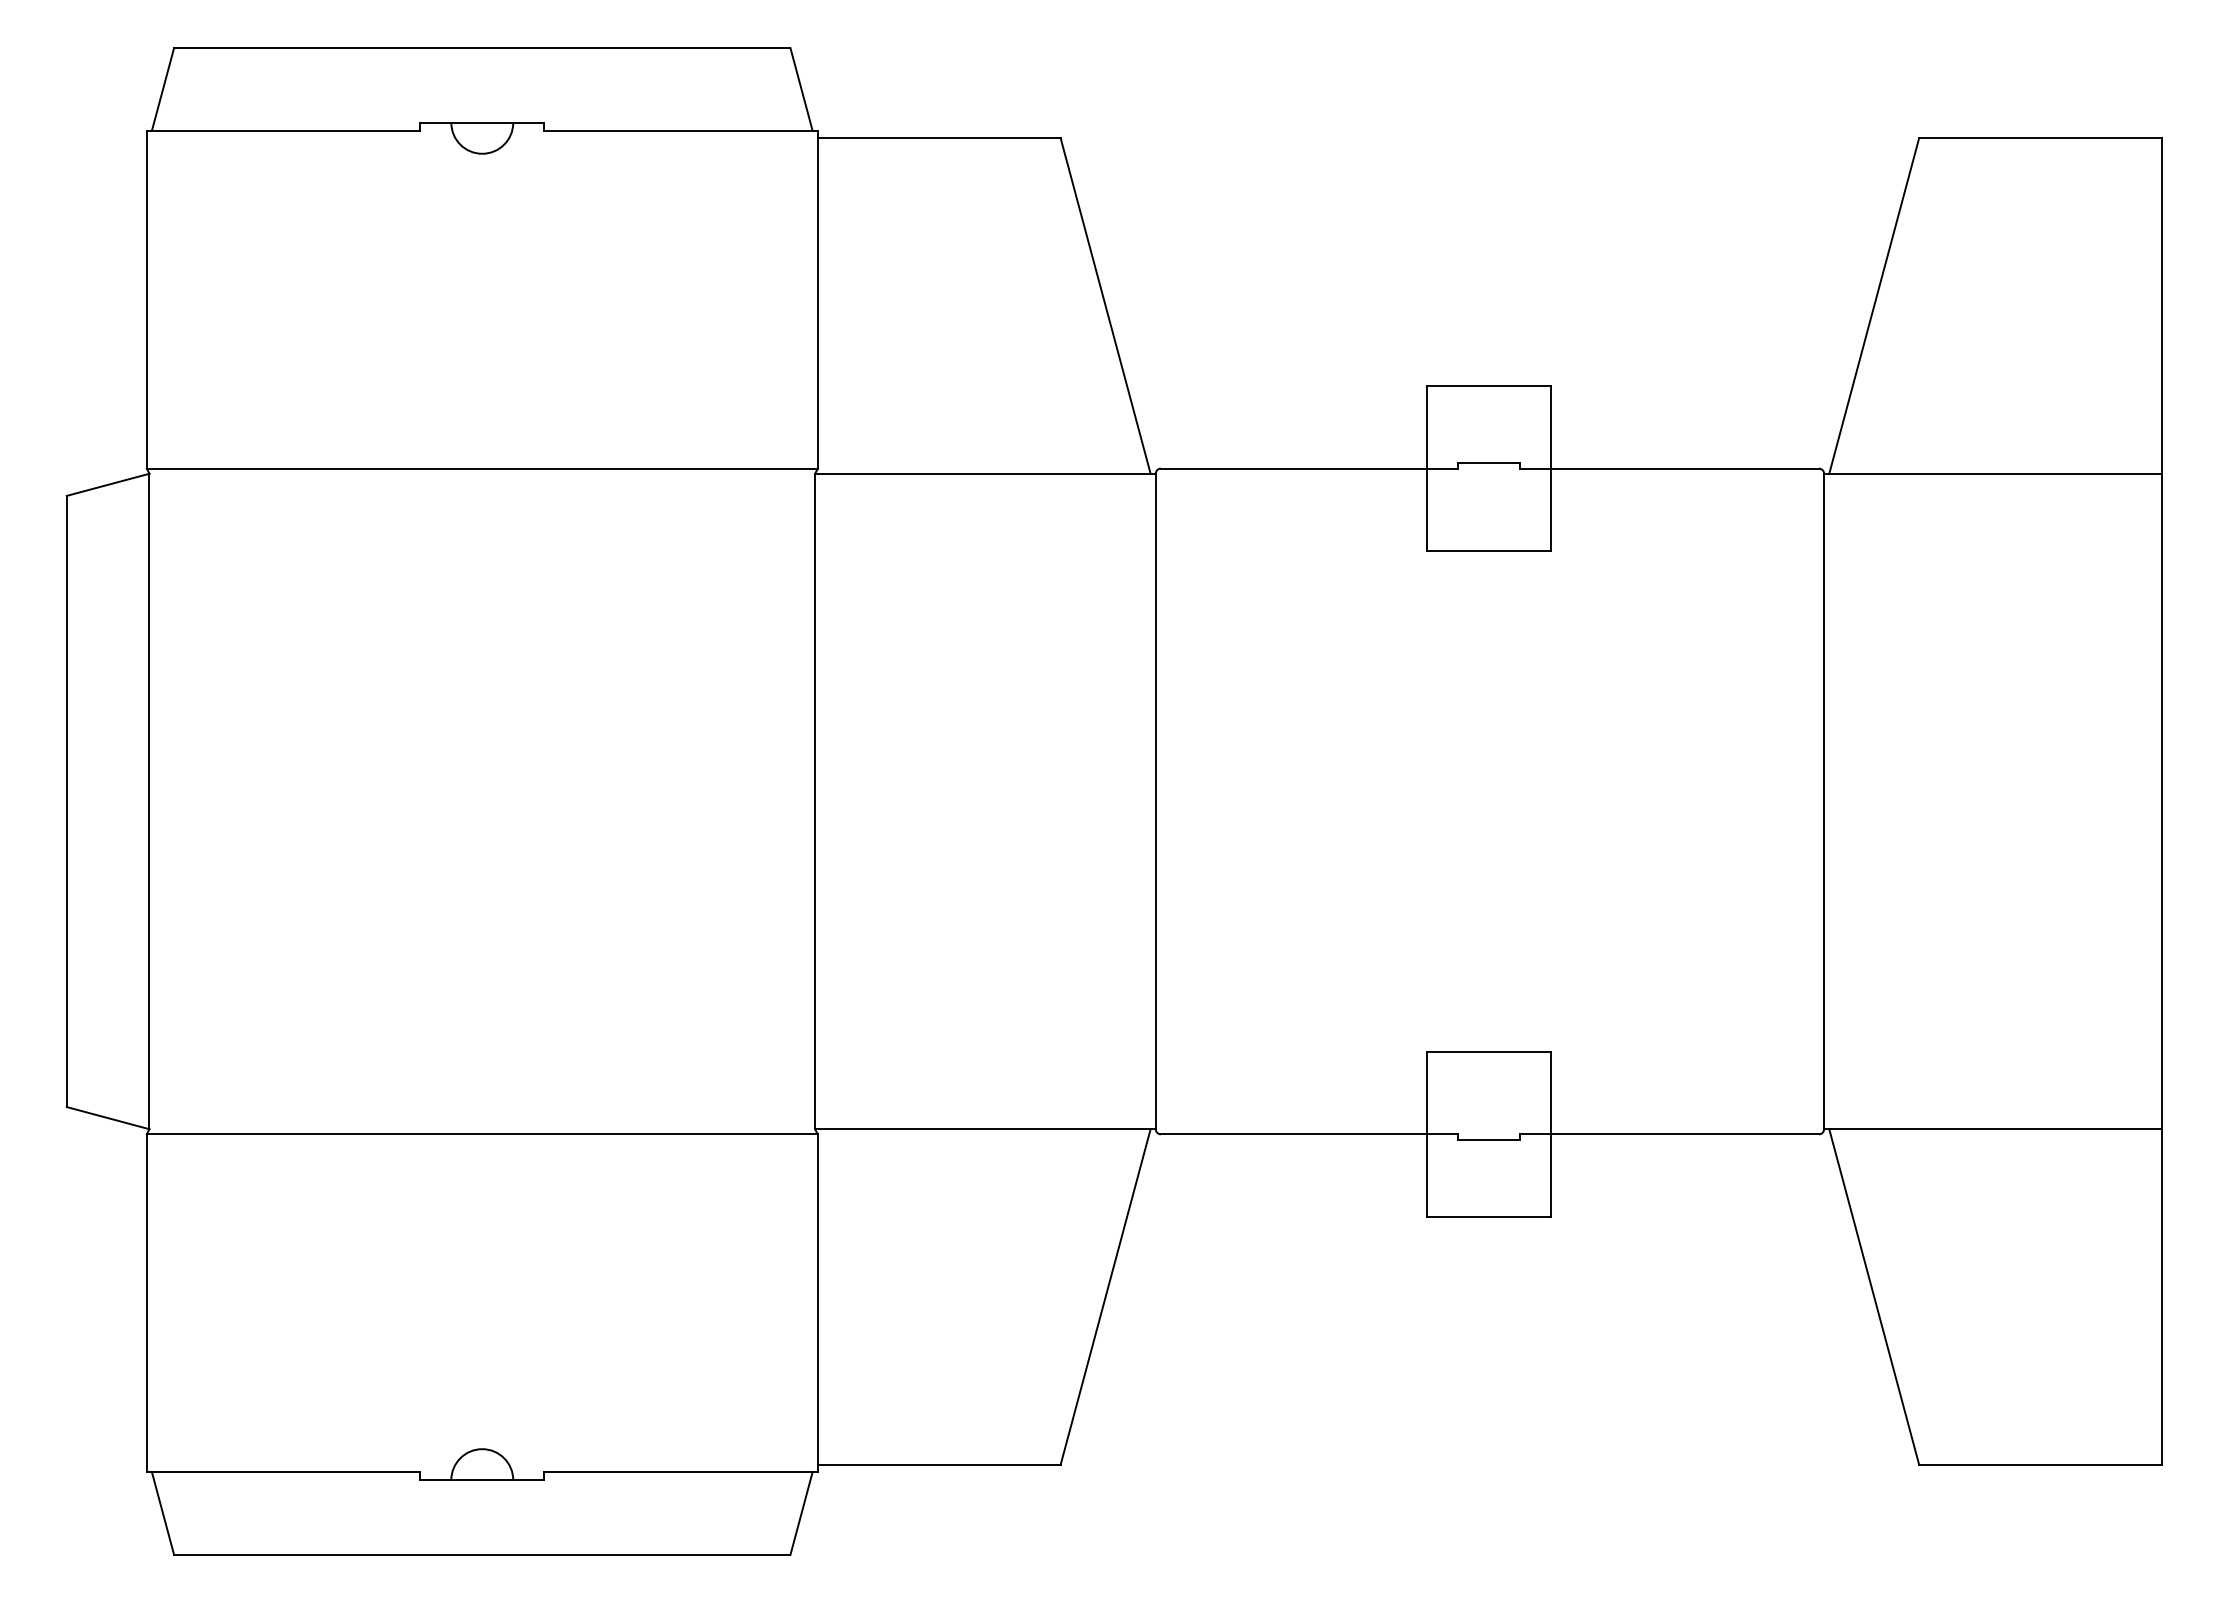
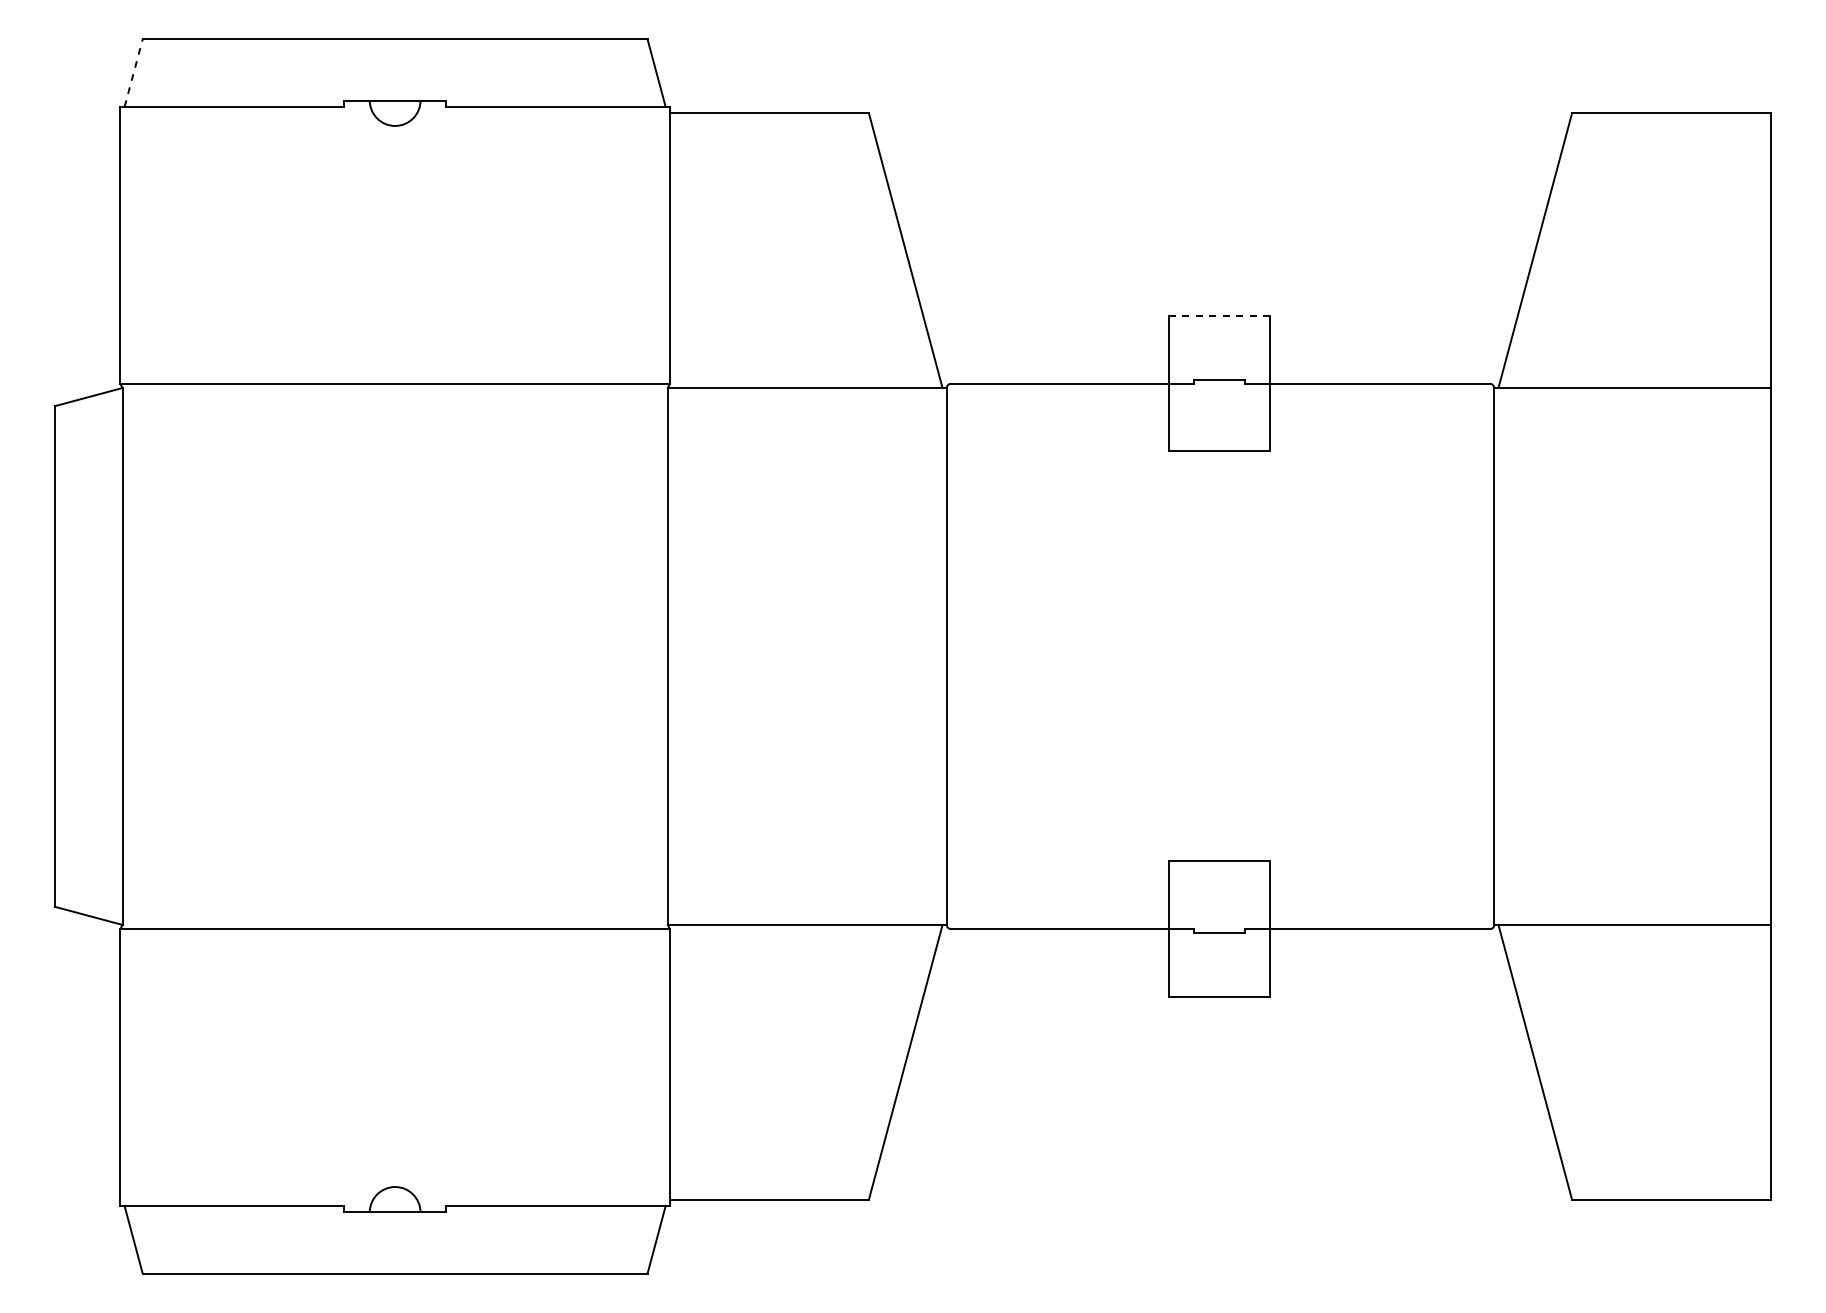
line: (163, 89) -> (134, 73), solid -> dashed
line: (1488, 386) -> (1219, 316), solid -> dashed

